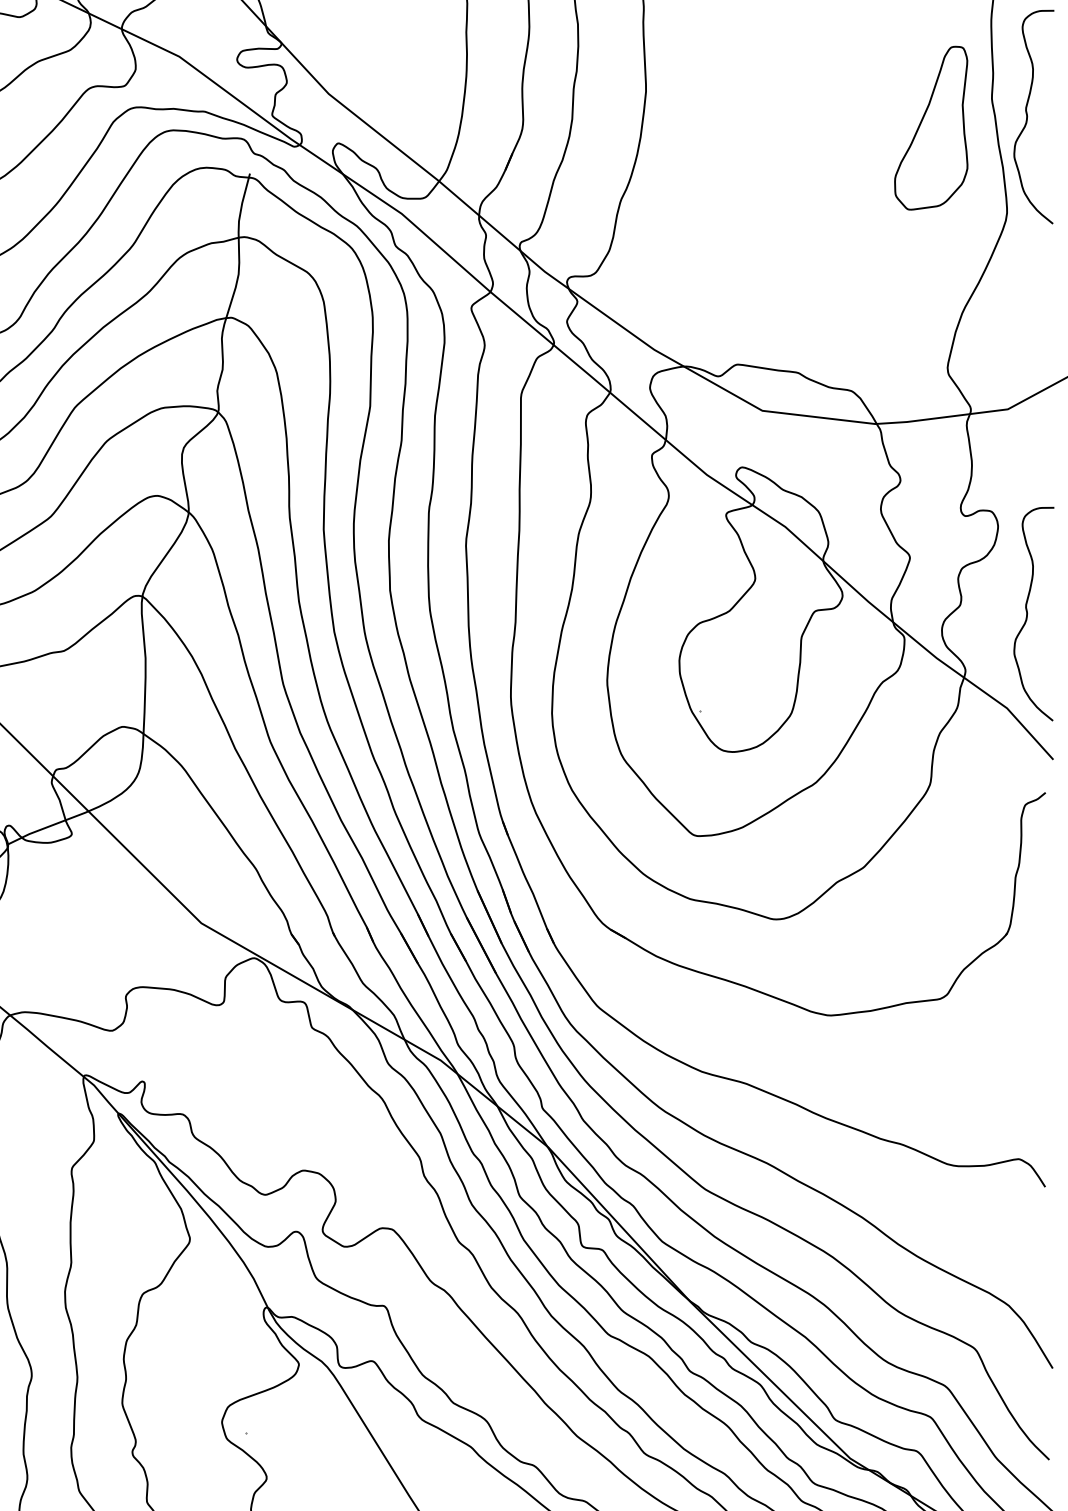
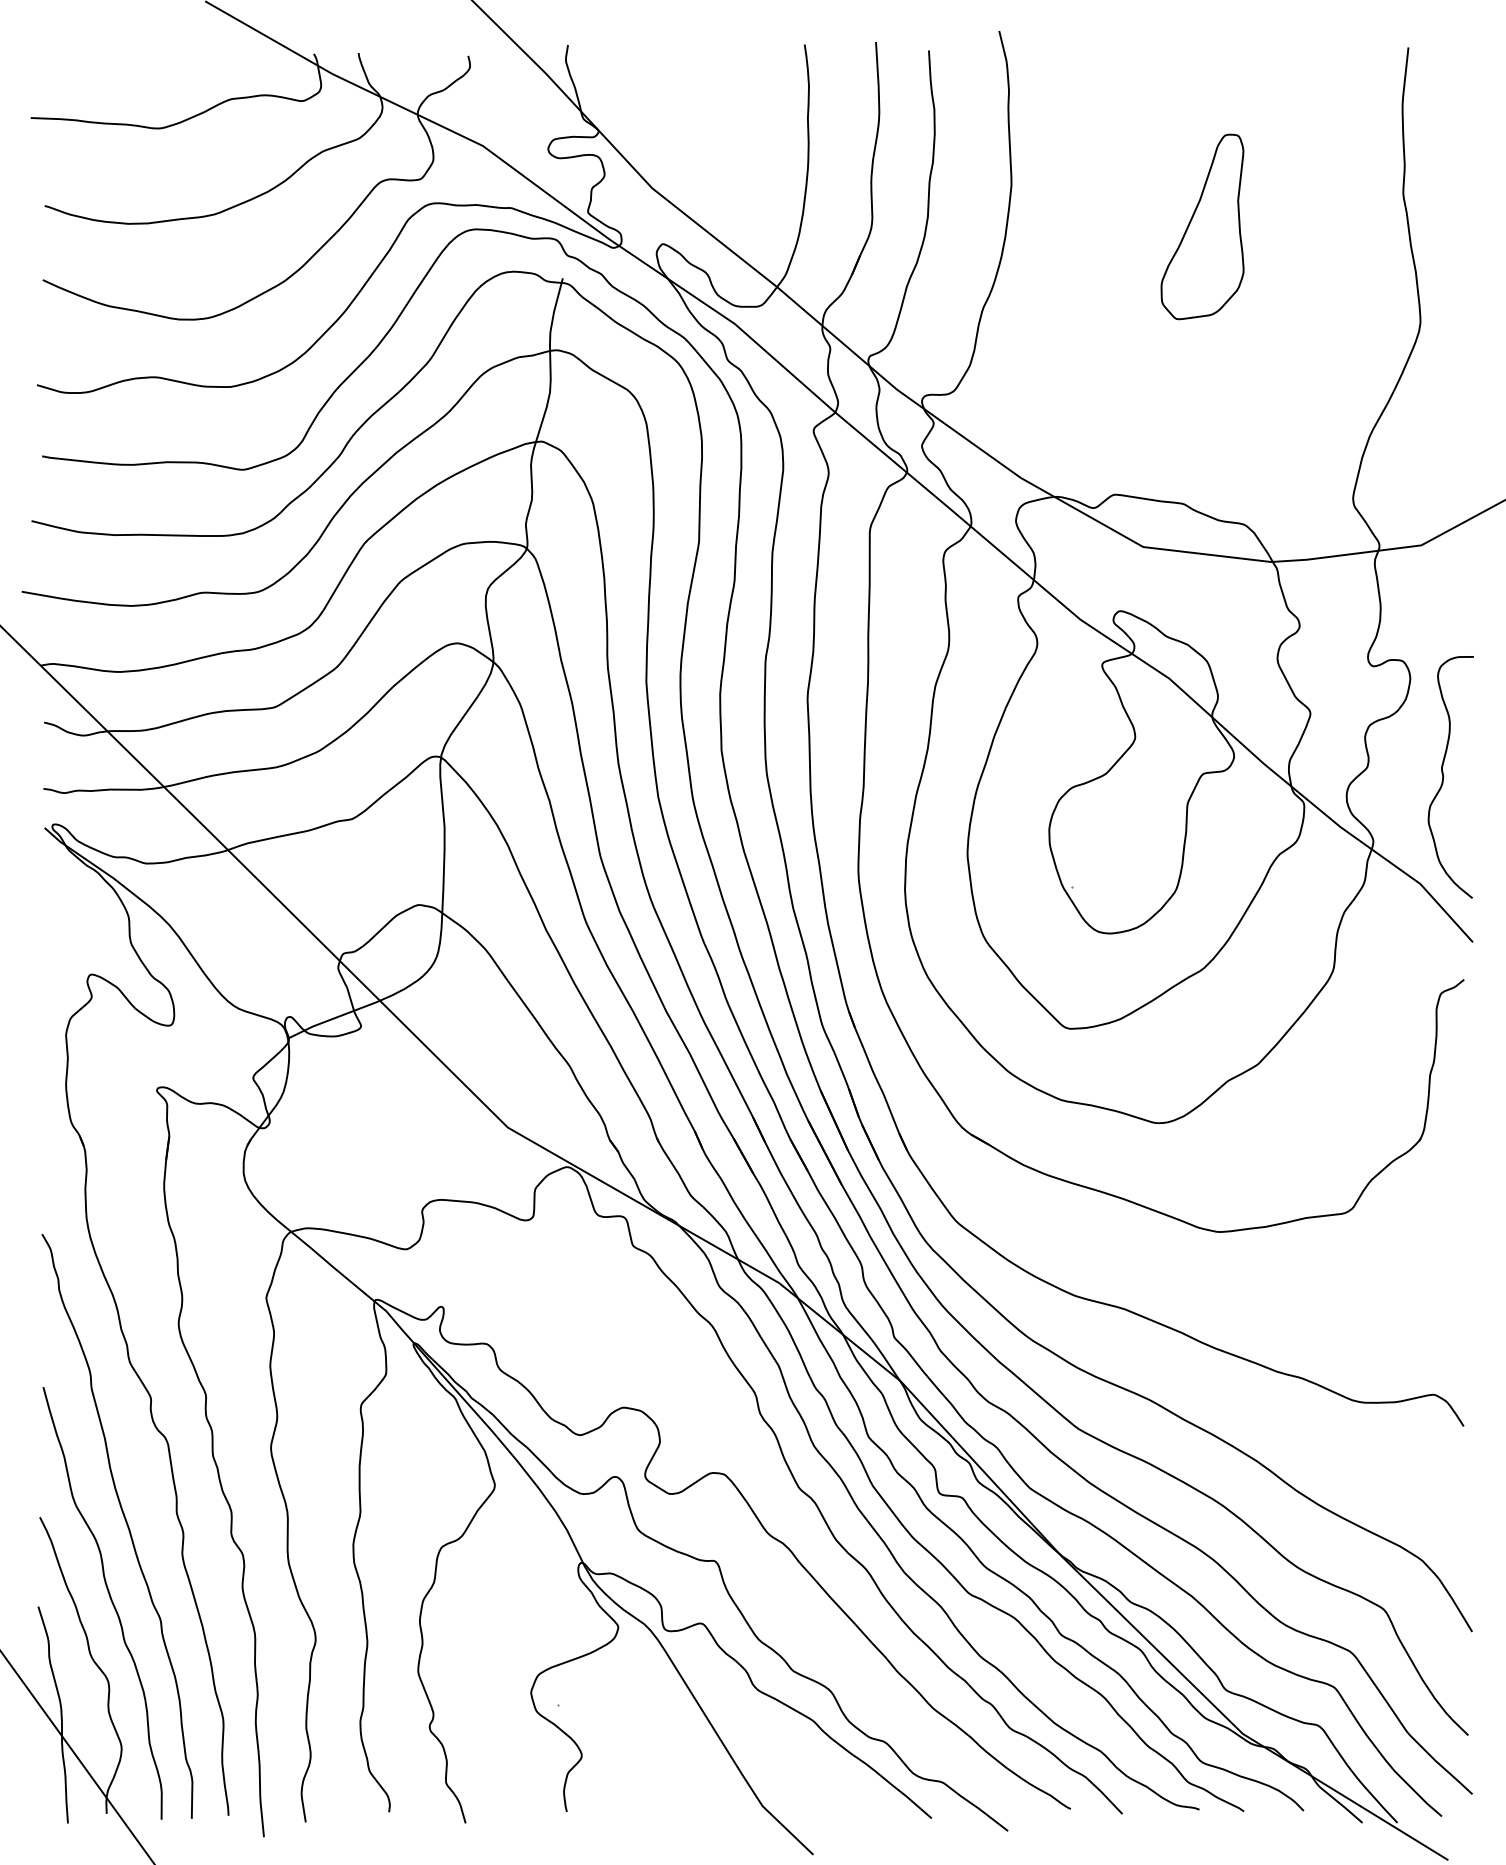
curve: (1028, 116) -> (1444, 213), removed
part: (931, 127) -> (1202, 226), moved

